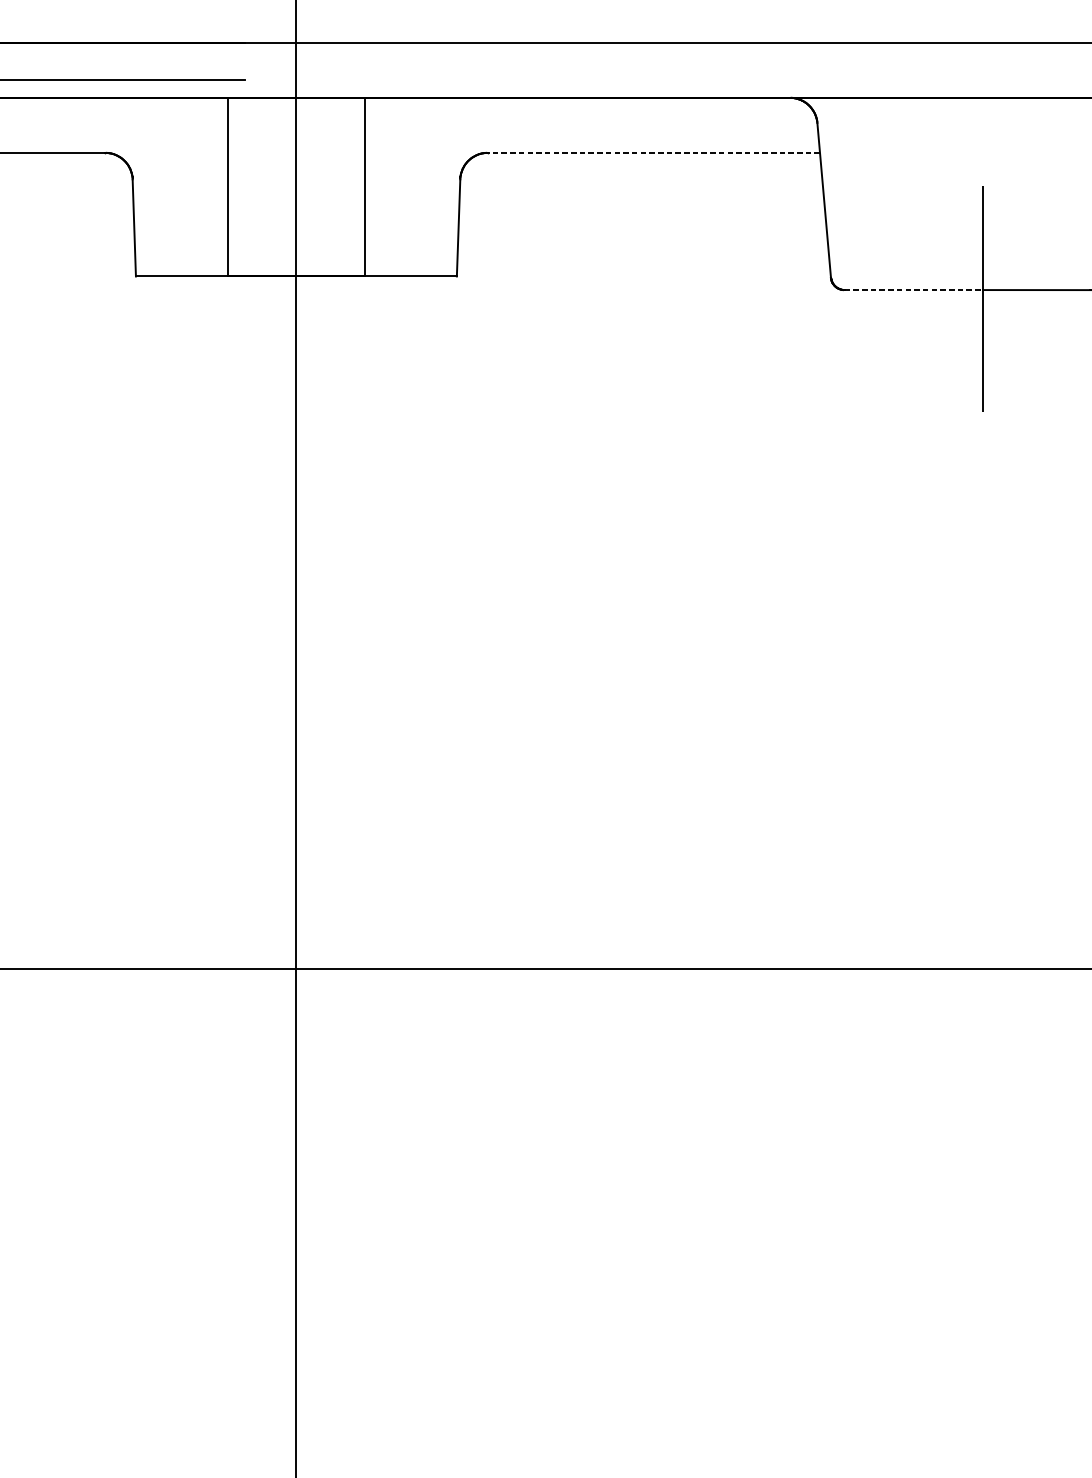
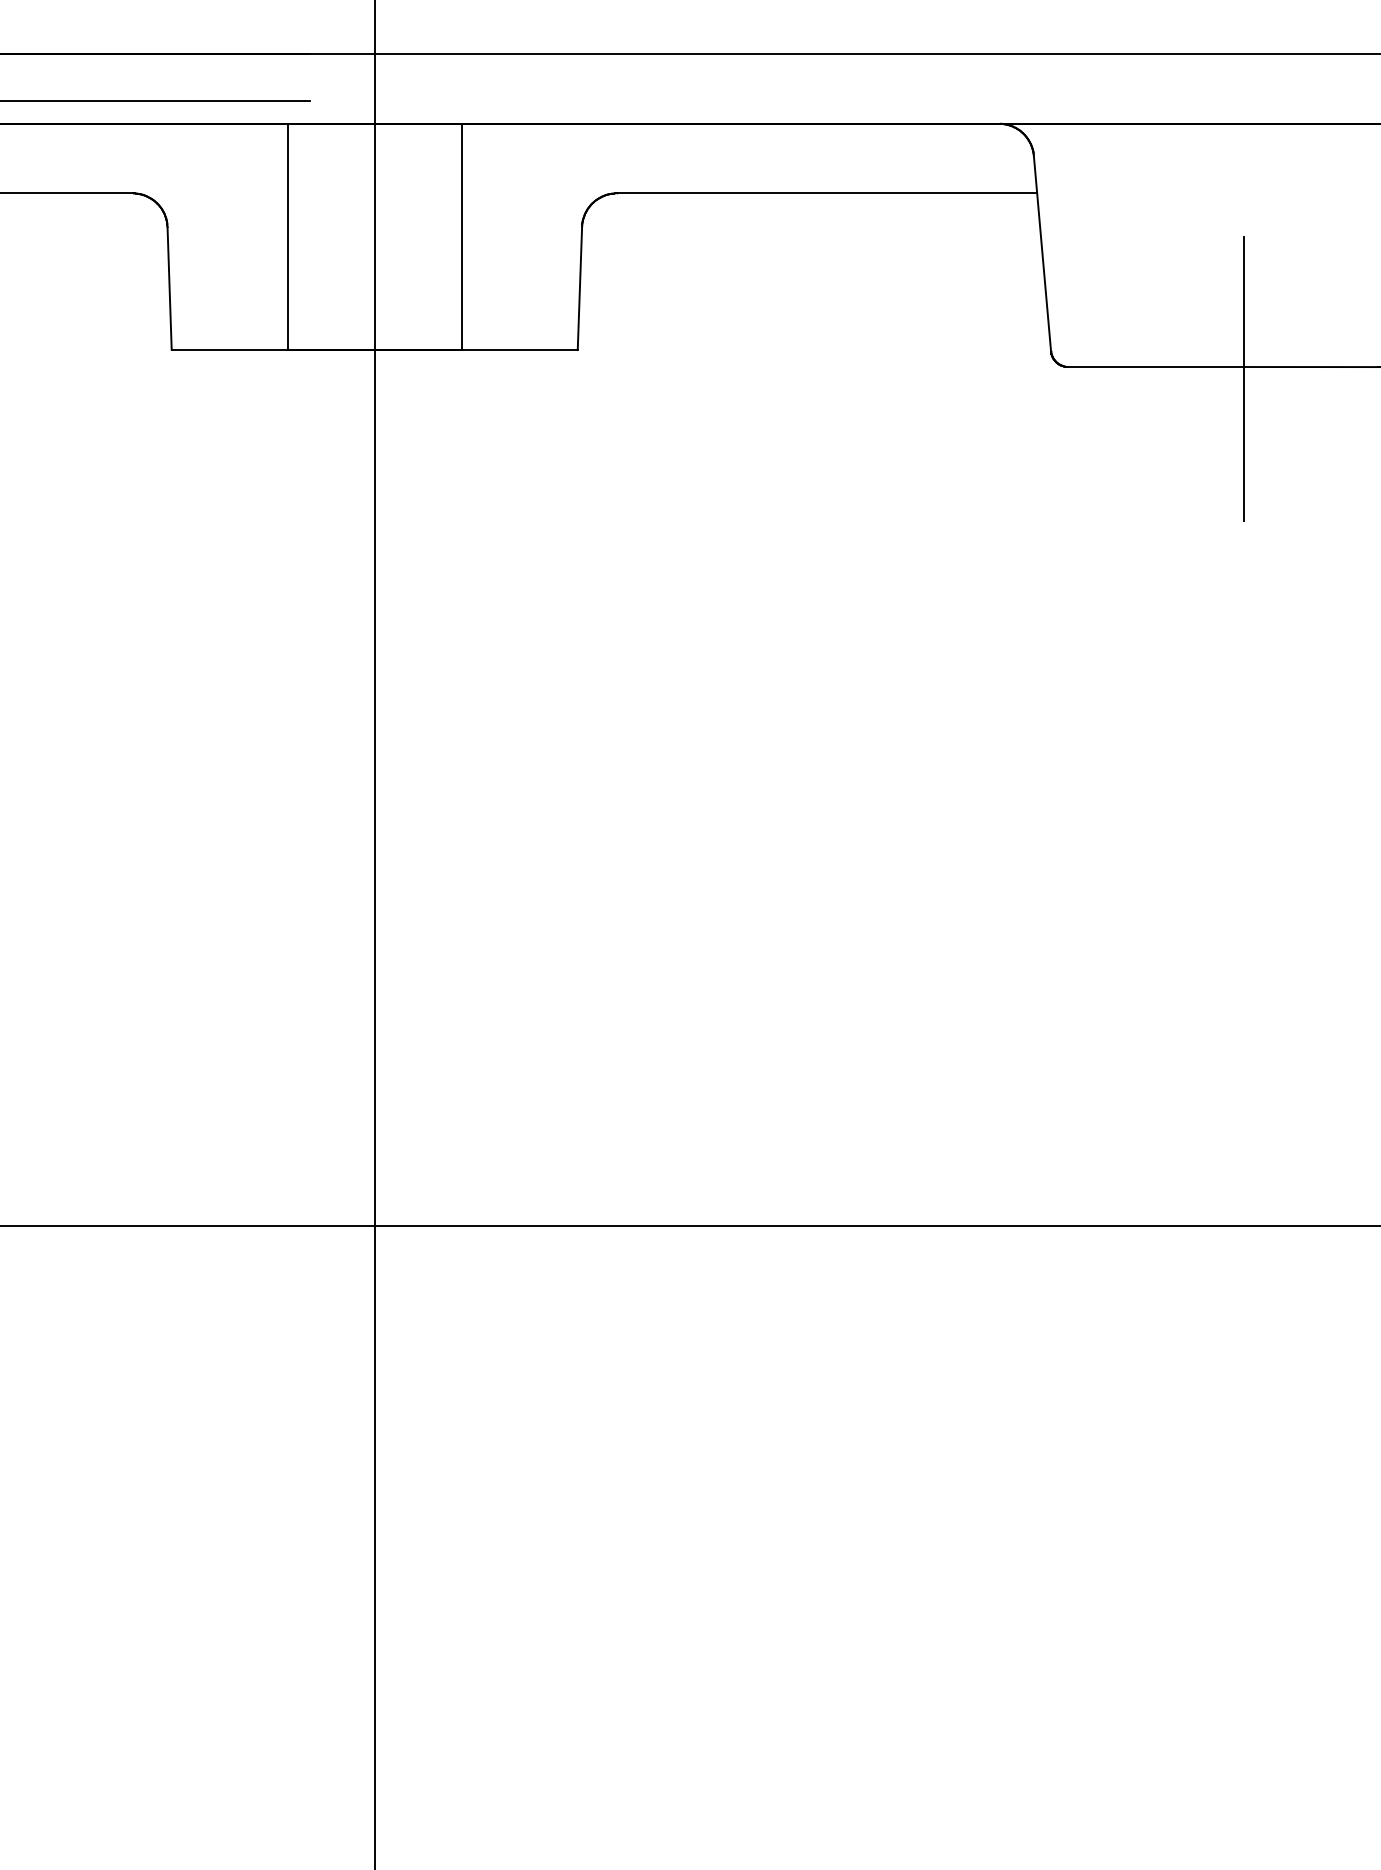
line: (653, 152) -> (826, 193), dashed -> solid
line: (913, 290) -> (1155, 367), dashed -> solid

